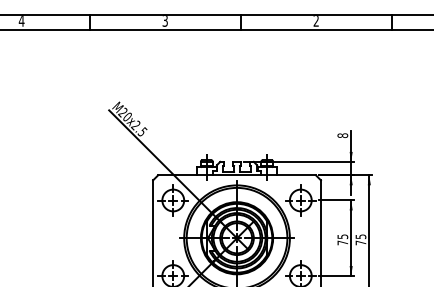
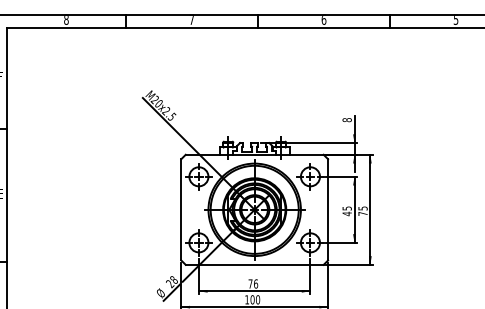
text: (20, 21) -> (65, 20), 4 -> 8
text: (164, 21) -> (191, 20), 3 -> 7
text: (315, 21) -> (323, 20), 2 -> 6
text: (342, 242) -> (346, 213), 75 -> 45

